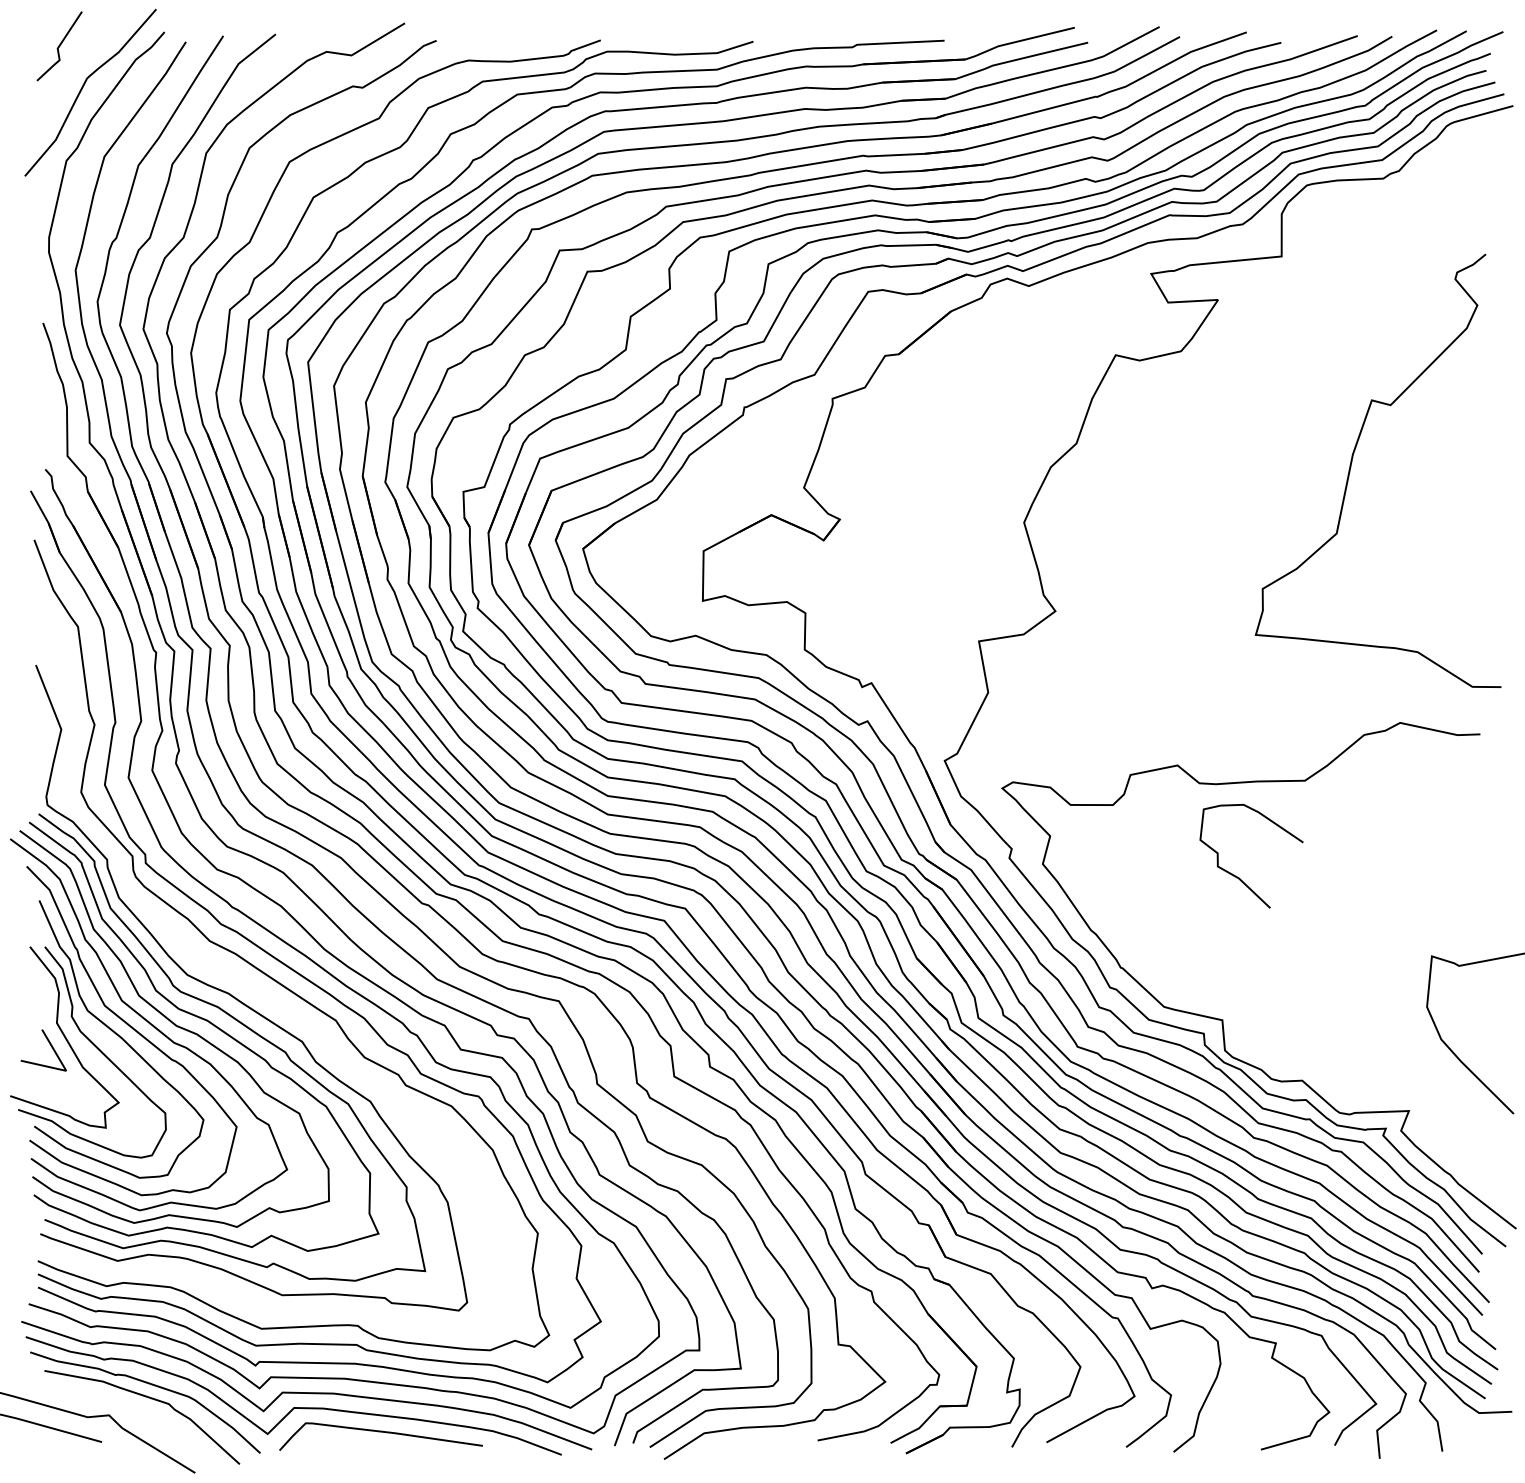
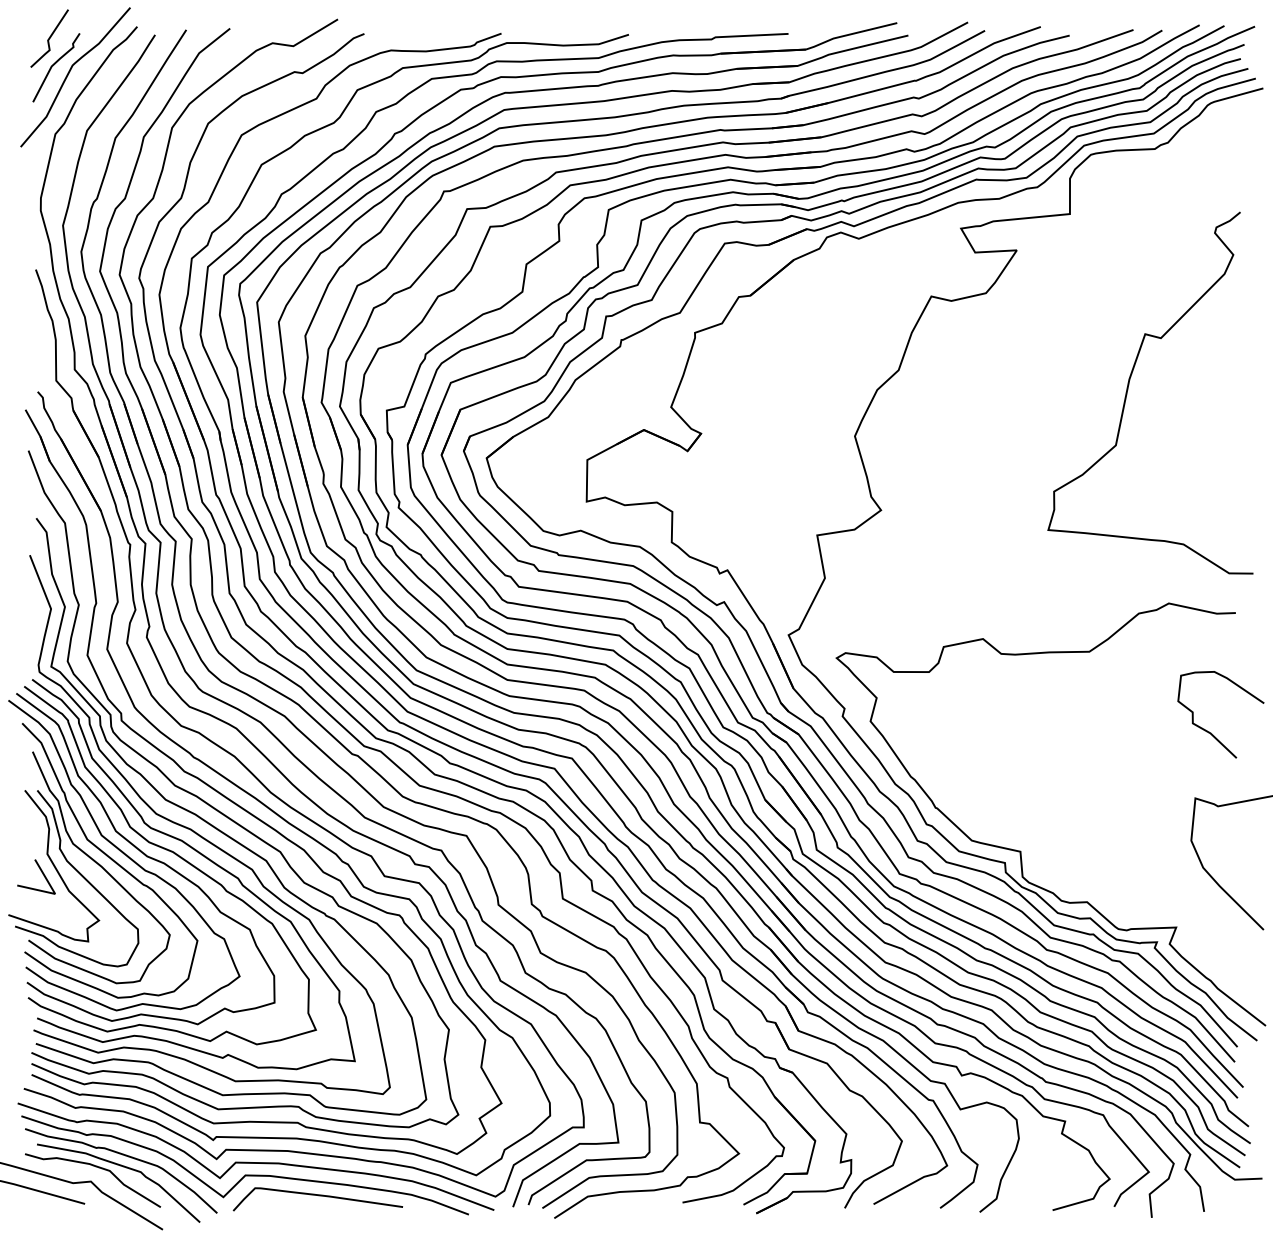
curve: (65, 77) -> (54, 64), added
curve: (1239, 877) -> (1210, 732), moved
curve: (267, 996) -> (223, 831), added
curve: (115, 1398) -> (96, 1167), added

